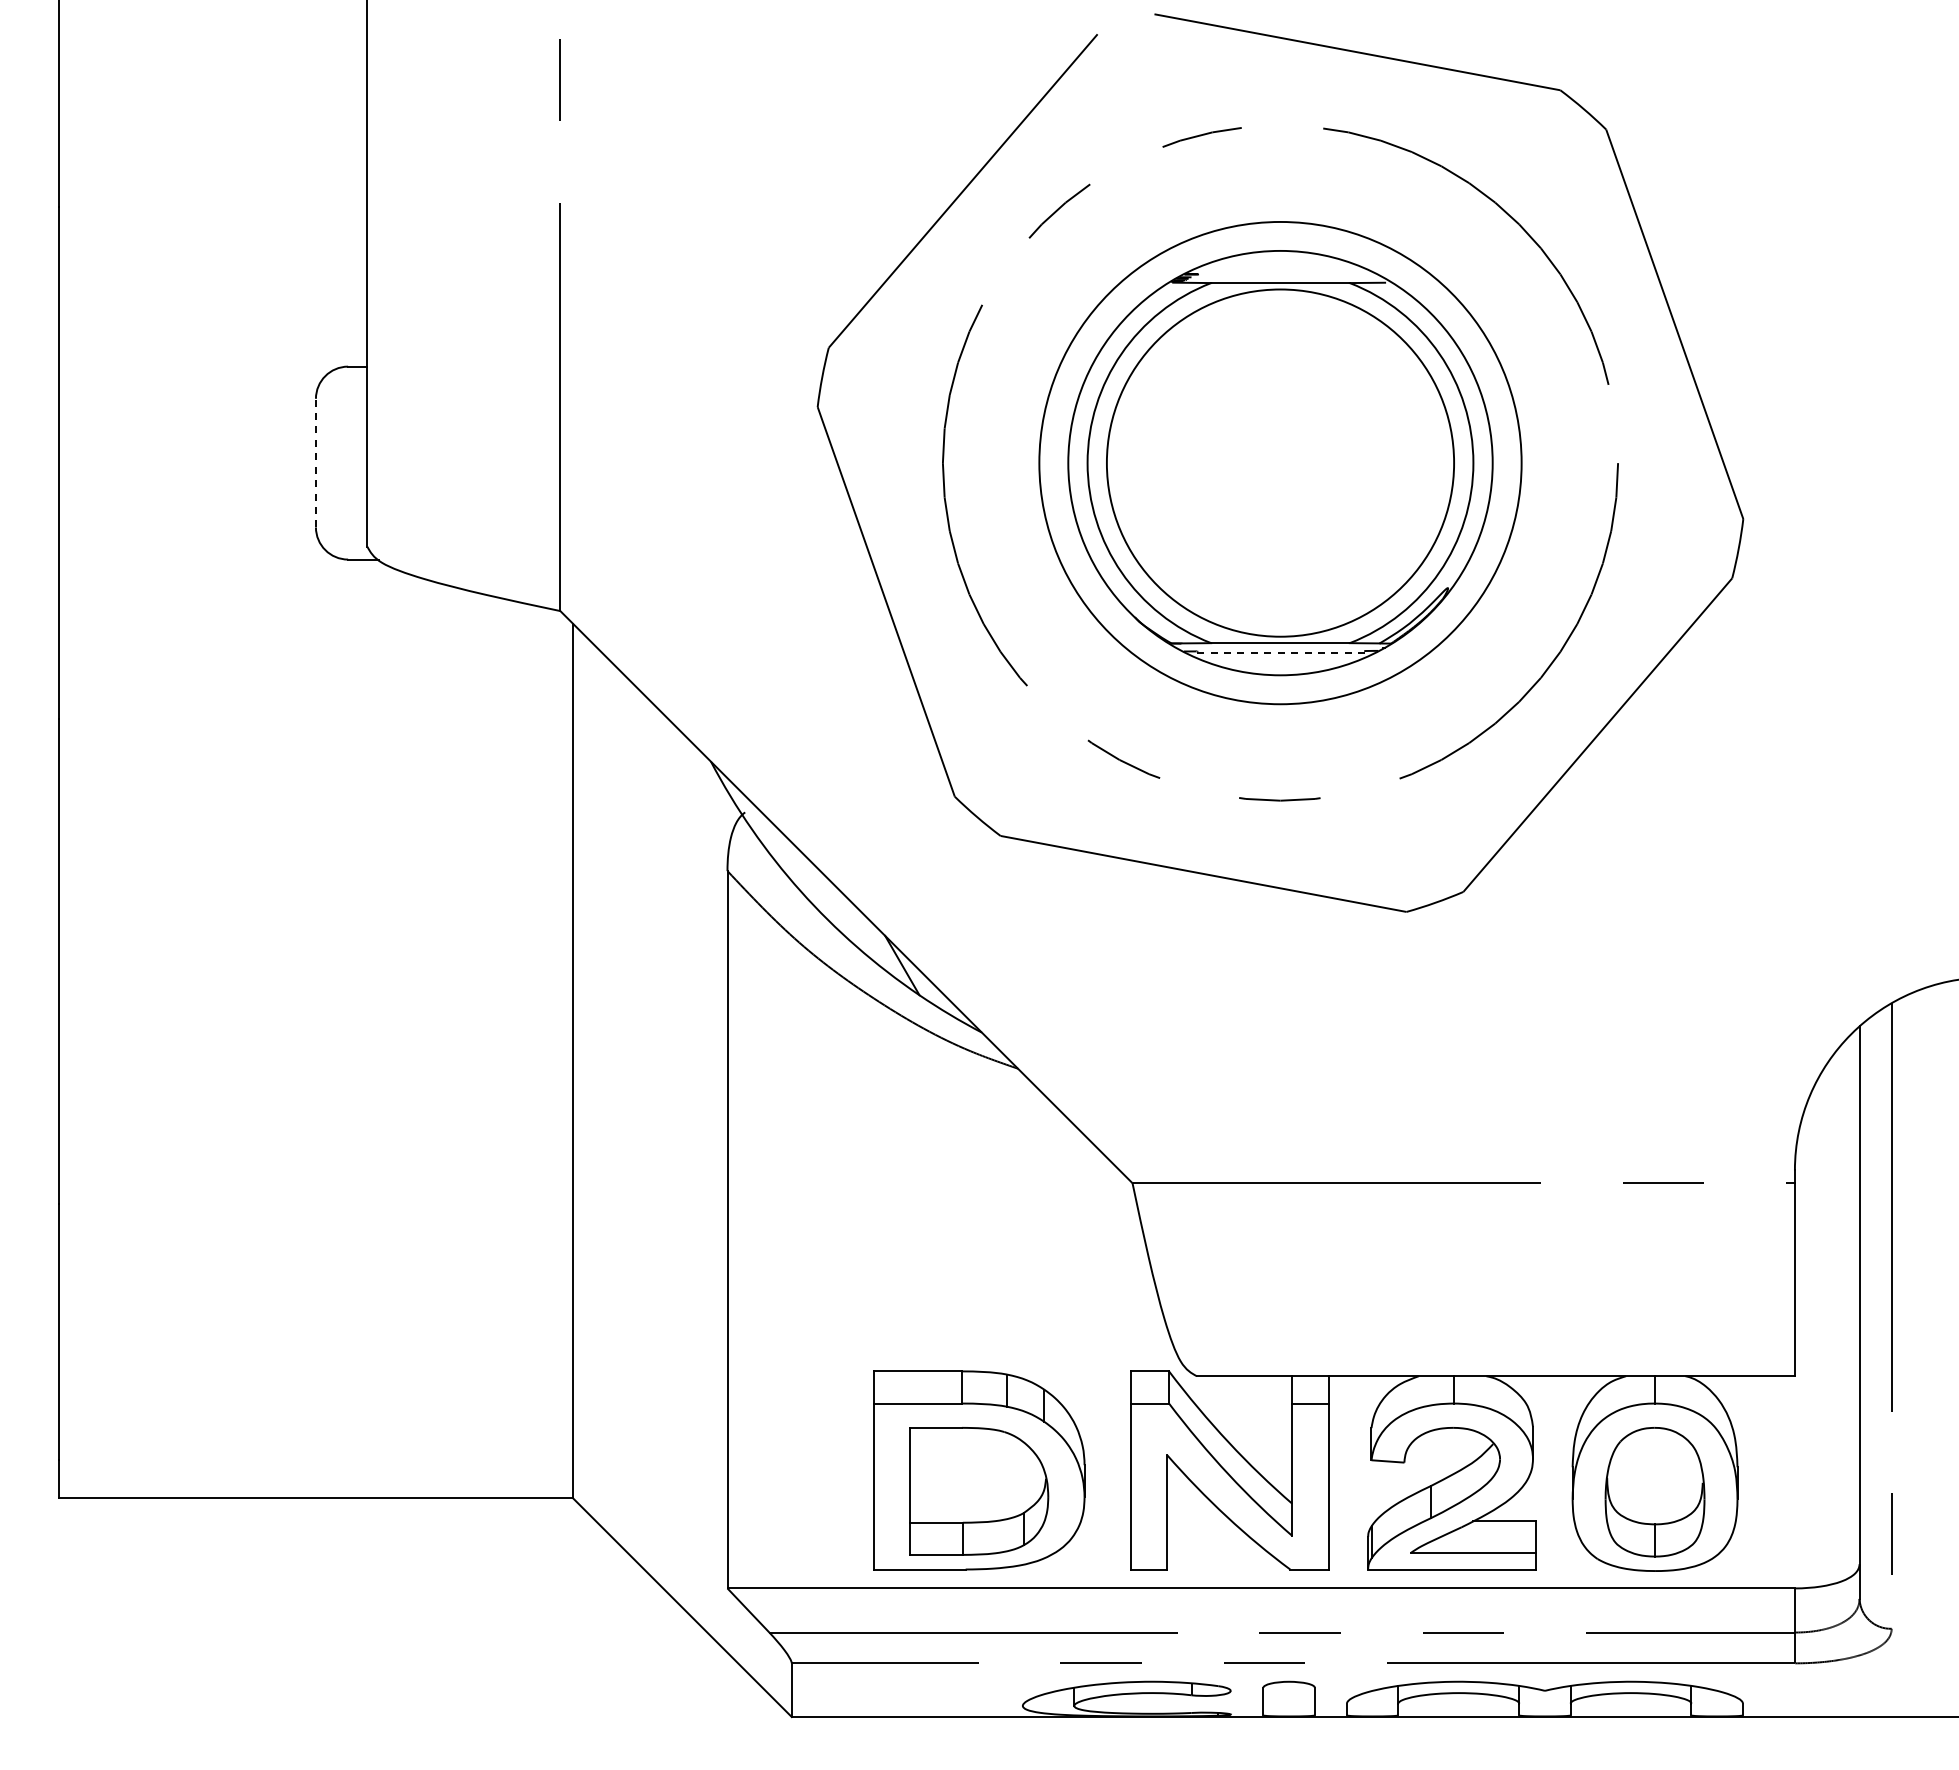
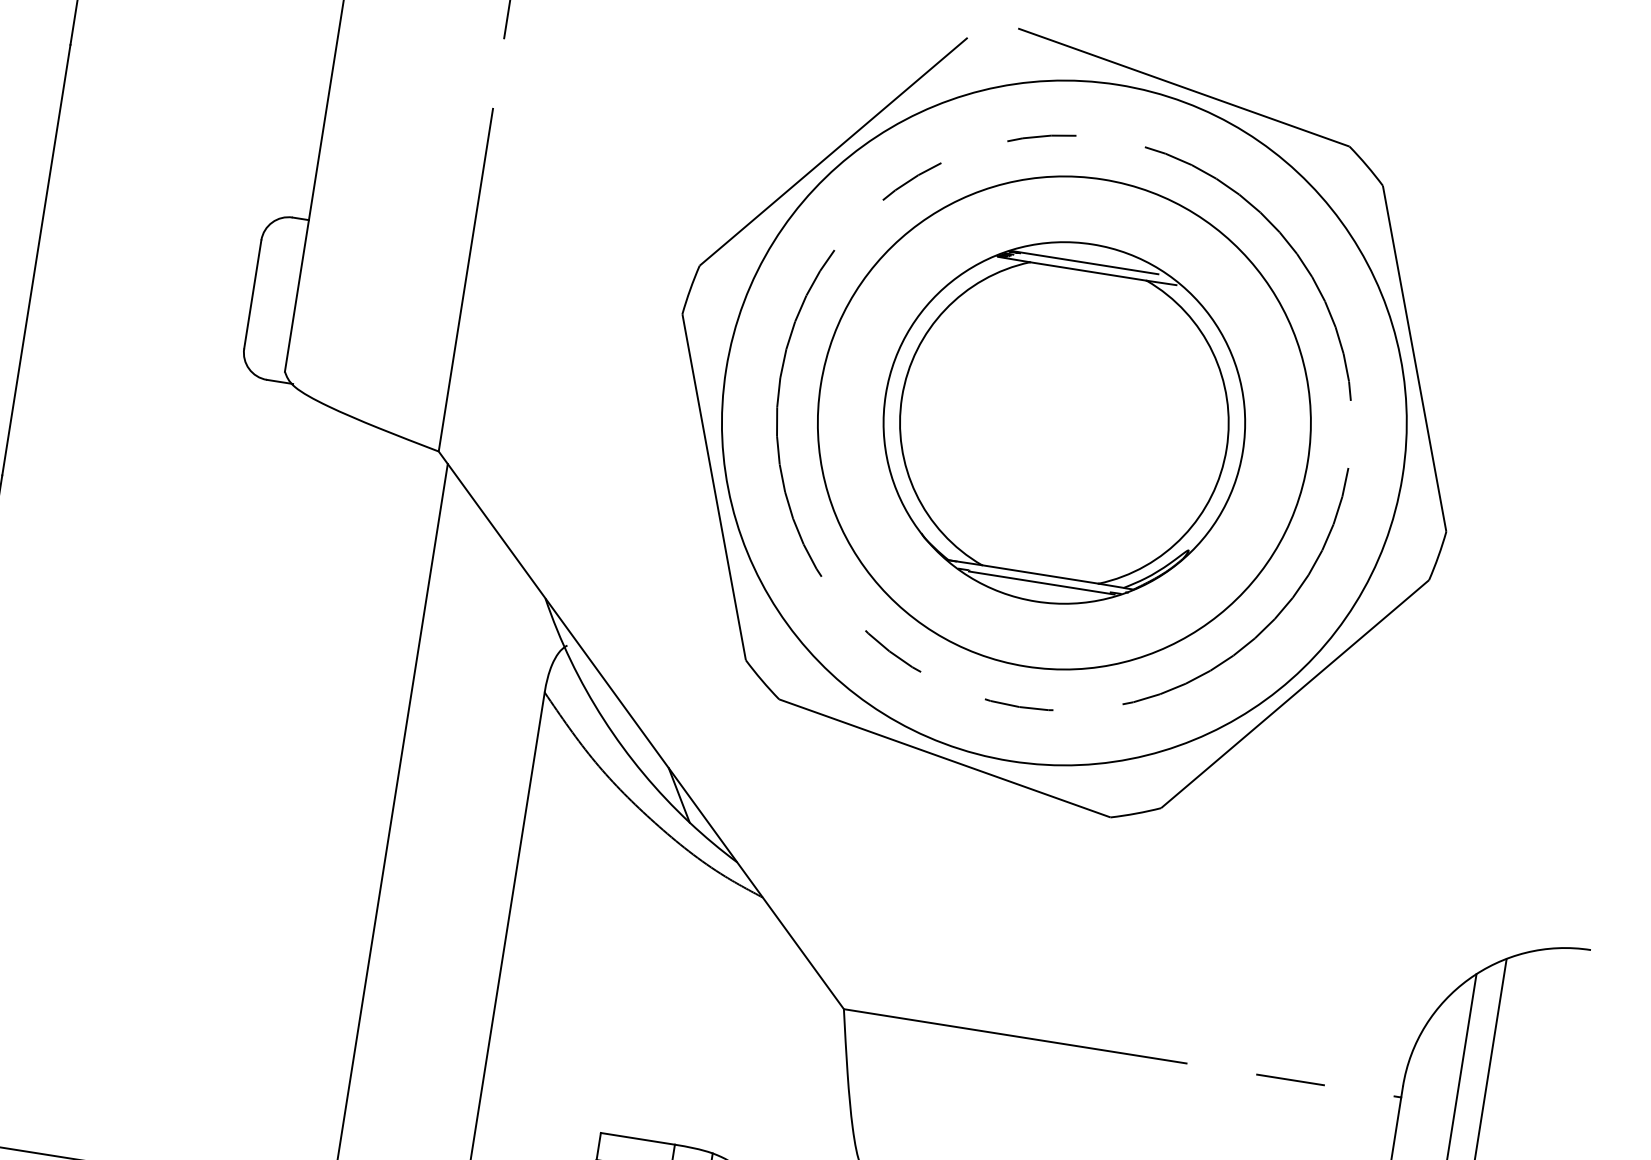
line: (1275, 273) -> (1085, 262), added
line: (315, 462) -> (252, 293), dashed -> solid
circle: (1280, 462) -> (1064, 422), size x1.67
circle: (1280, 463) -> (1064, 423), size x1.67
line: (1283, 652) -> (1041, 582), dashed -> solid

